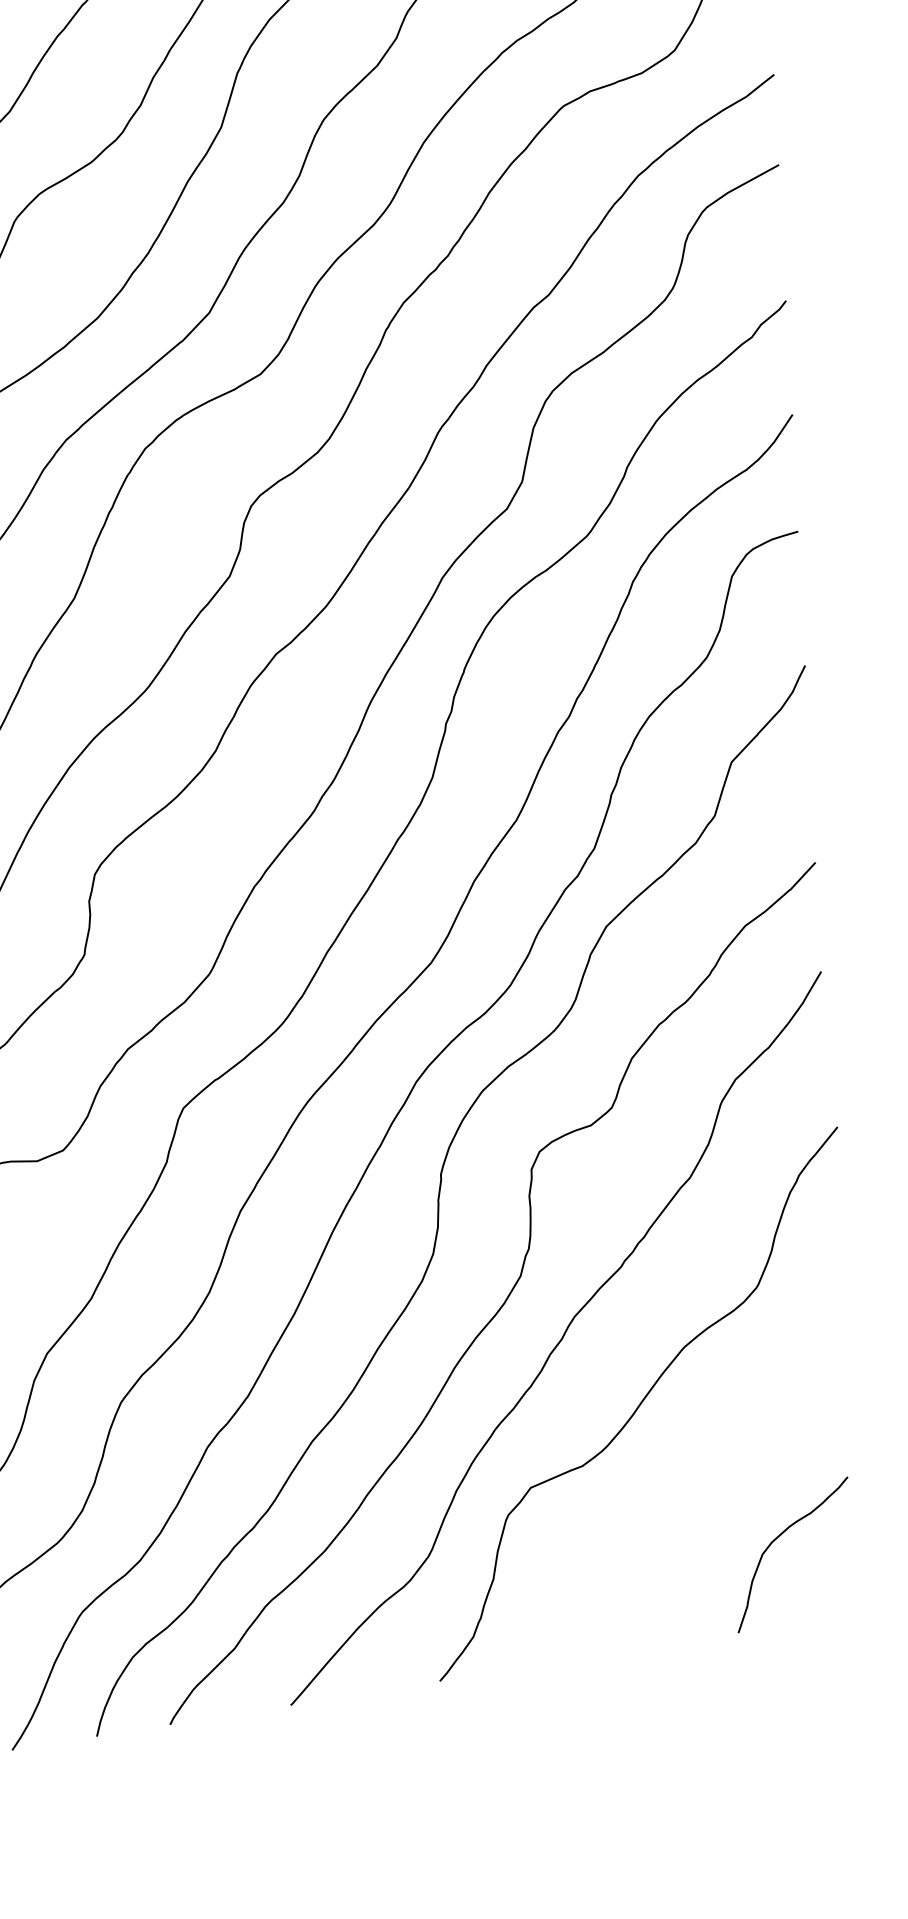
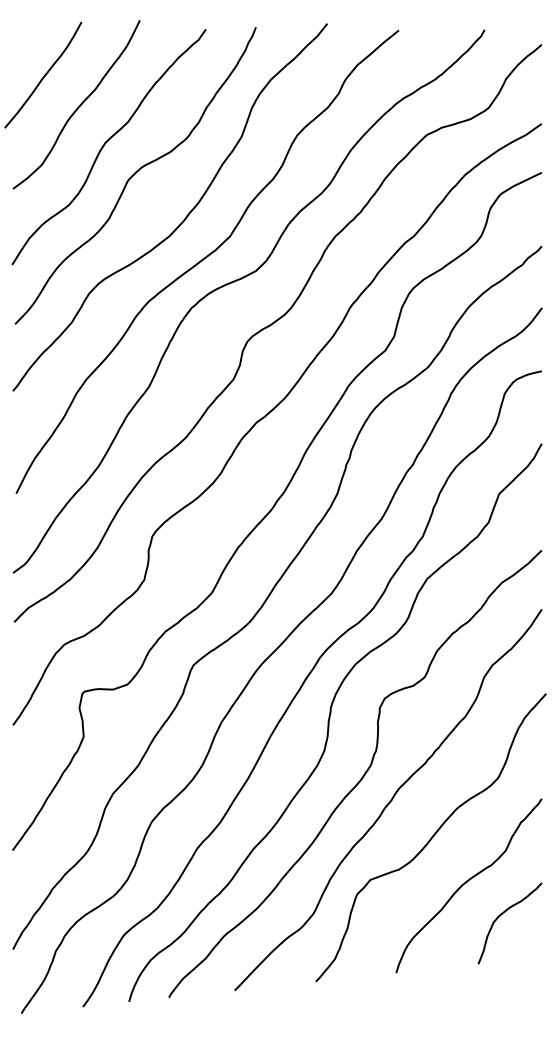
curve: (708, 1485) -> (466, 883), added

